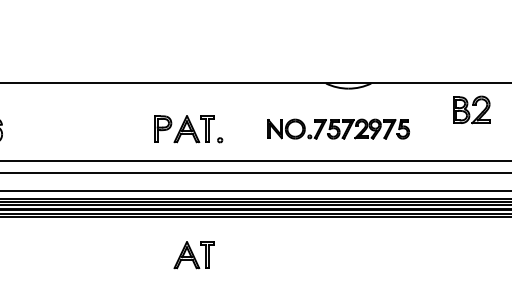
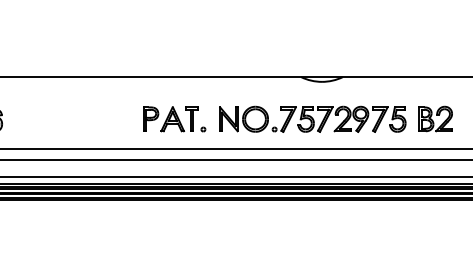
part: (471, 109) -> (435, 118), moved
part: (338, 128) -> (312, 118), size x1.43
part: (193, 255) -> (178, 235), removed

